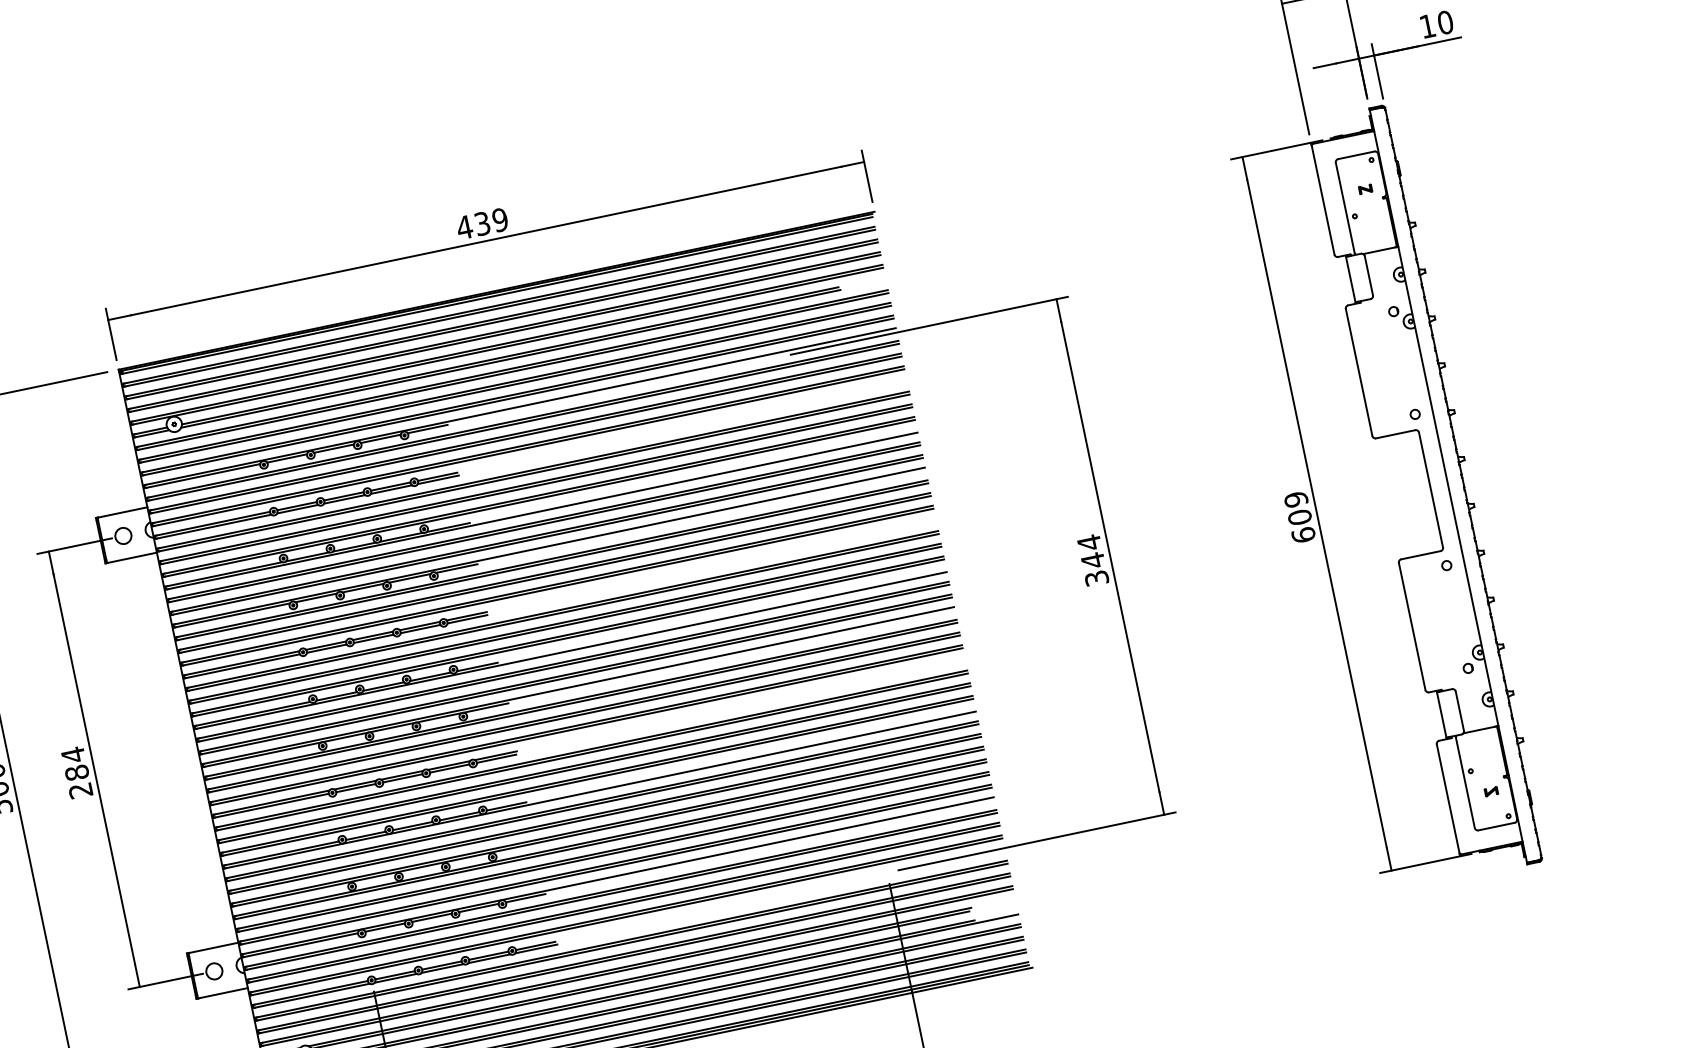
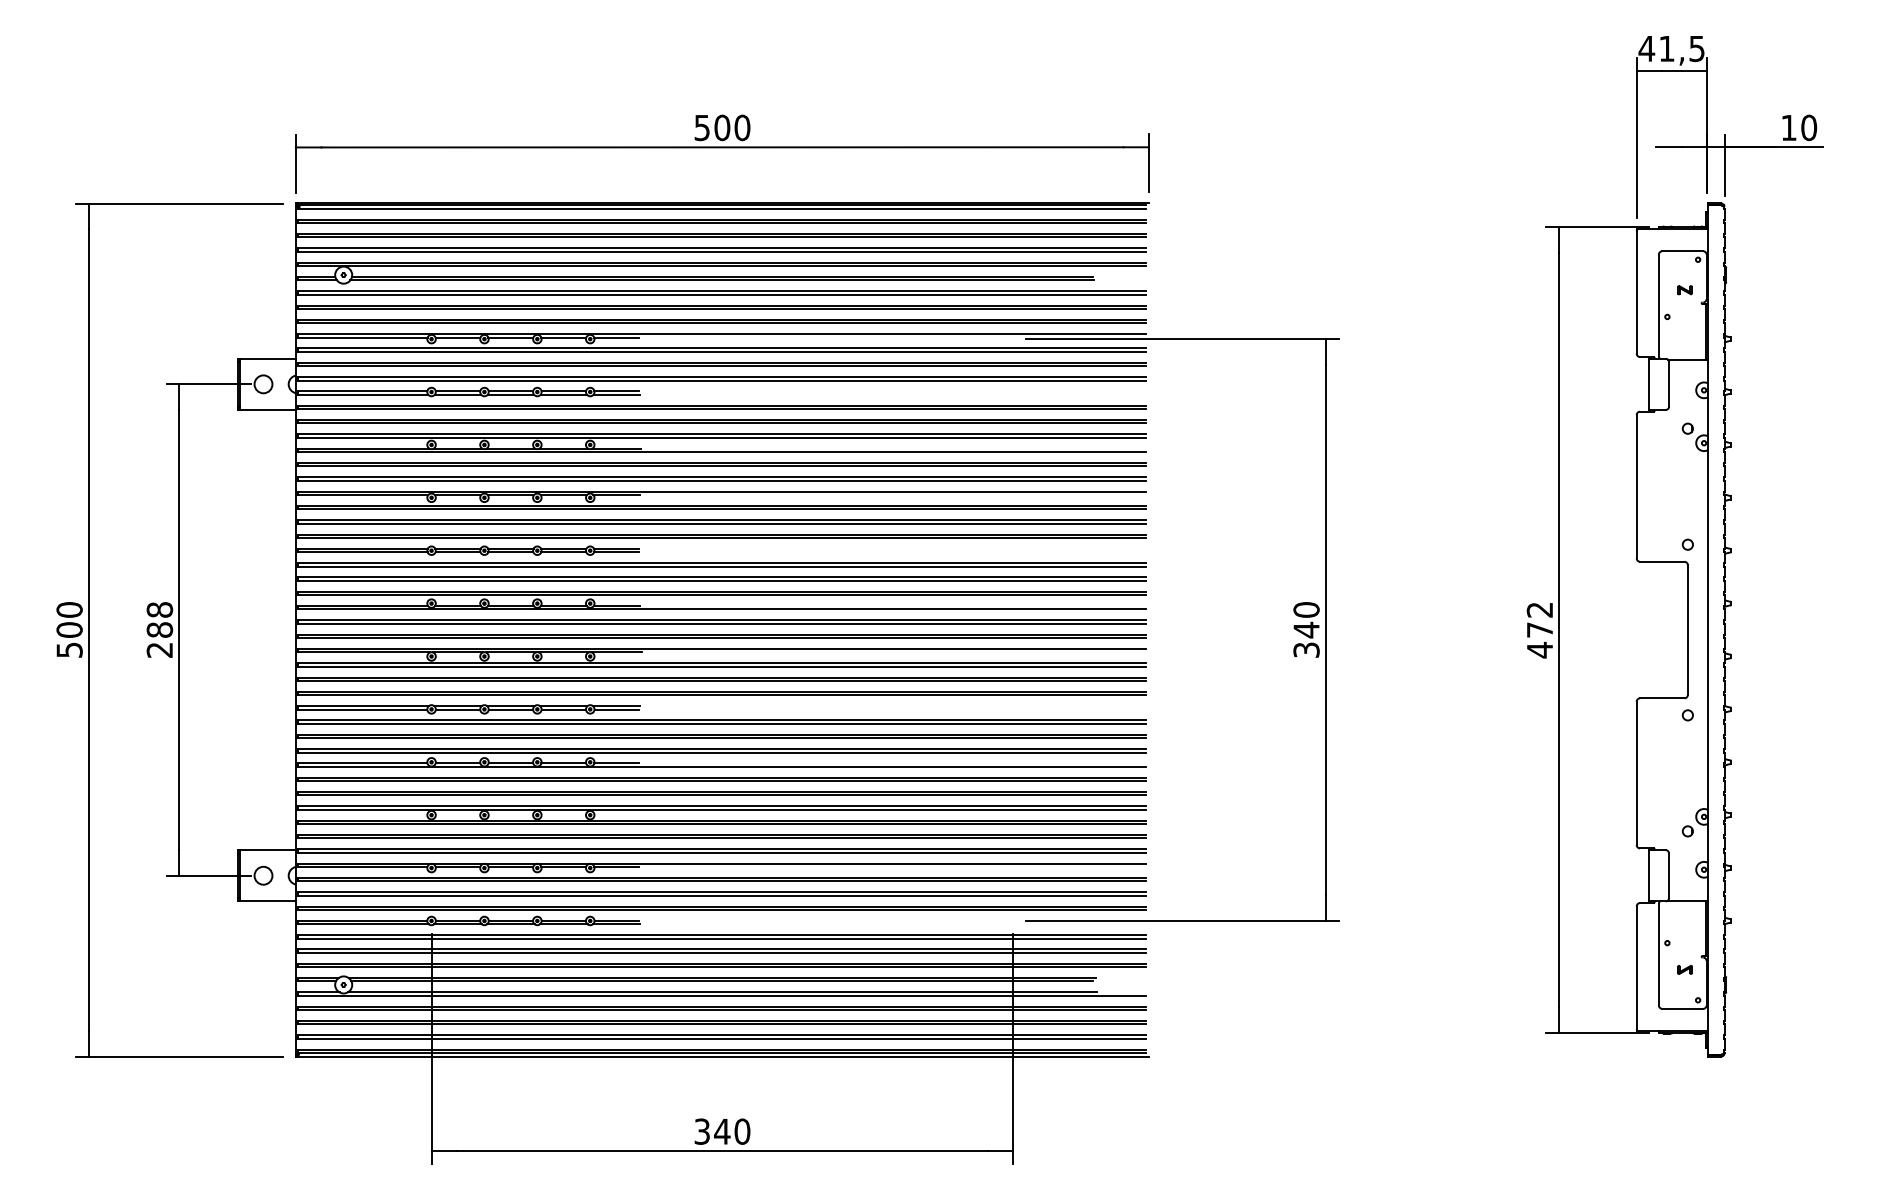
text: (481, 223) -> (721, 127), 439 -> 500
text: (1299, 517) -> (1539, 630), 609 -> 472
text: (1089, 542) -> (1306, 609), 344 -> 340
text: (72, 754) -> (159, 609), 284 -> 288

